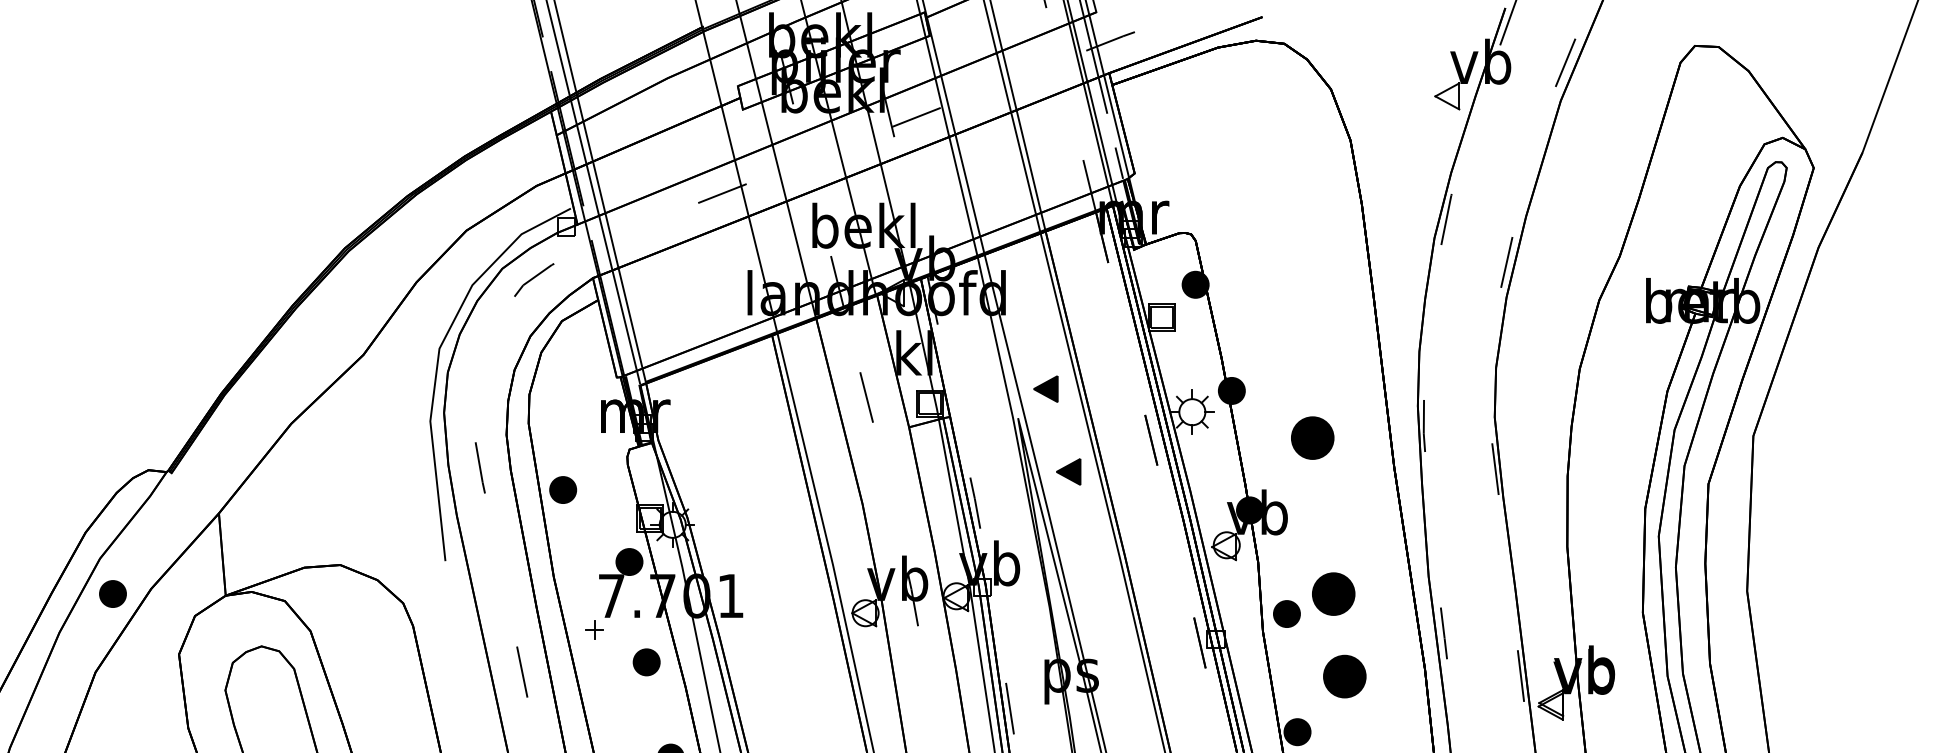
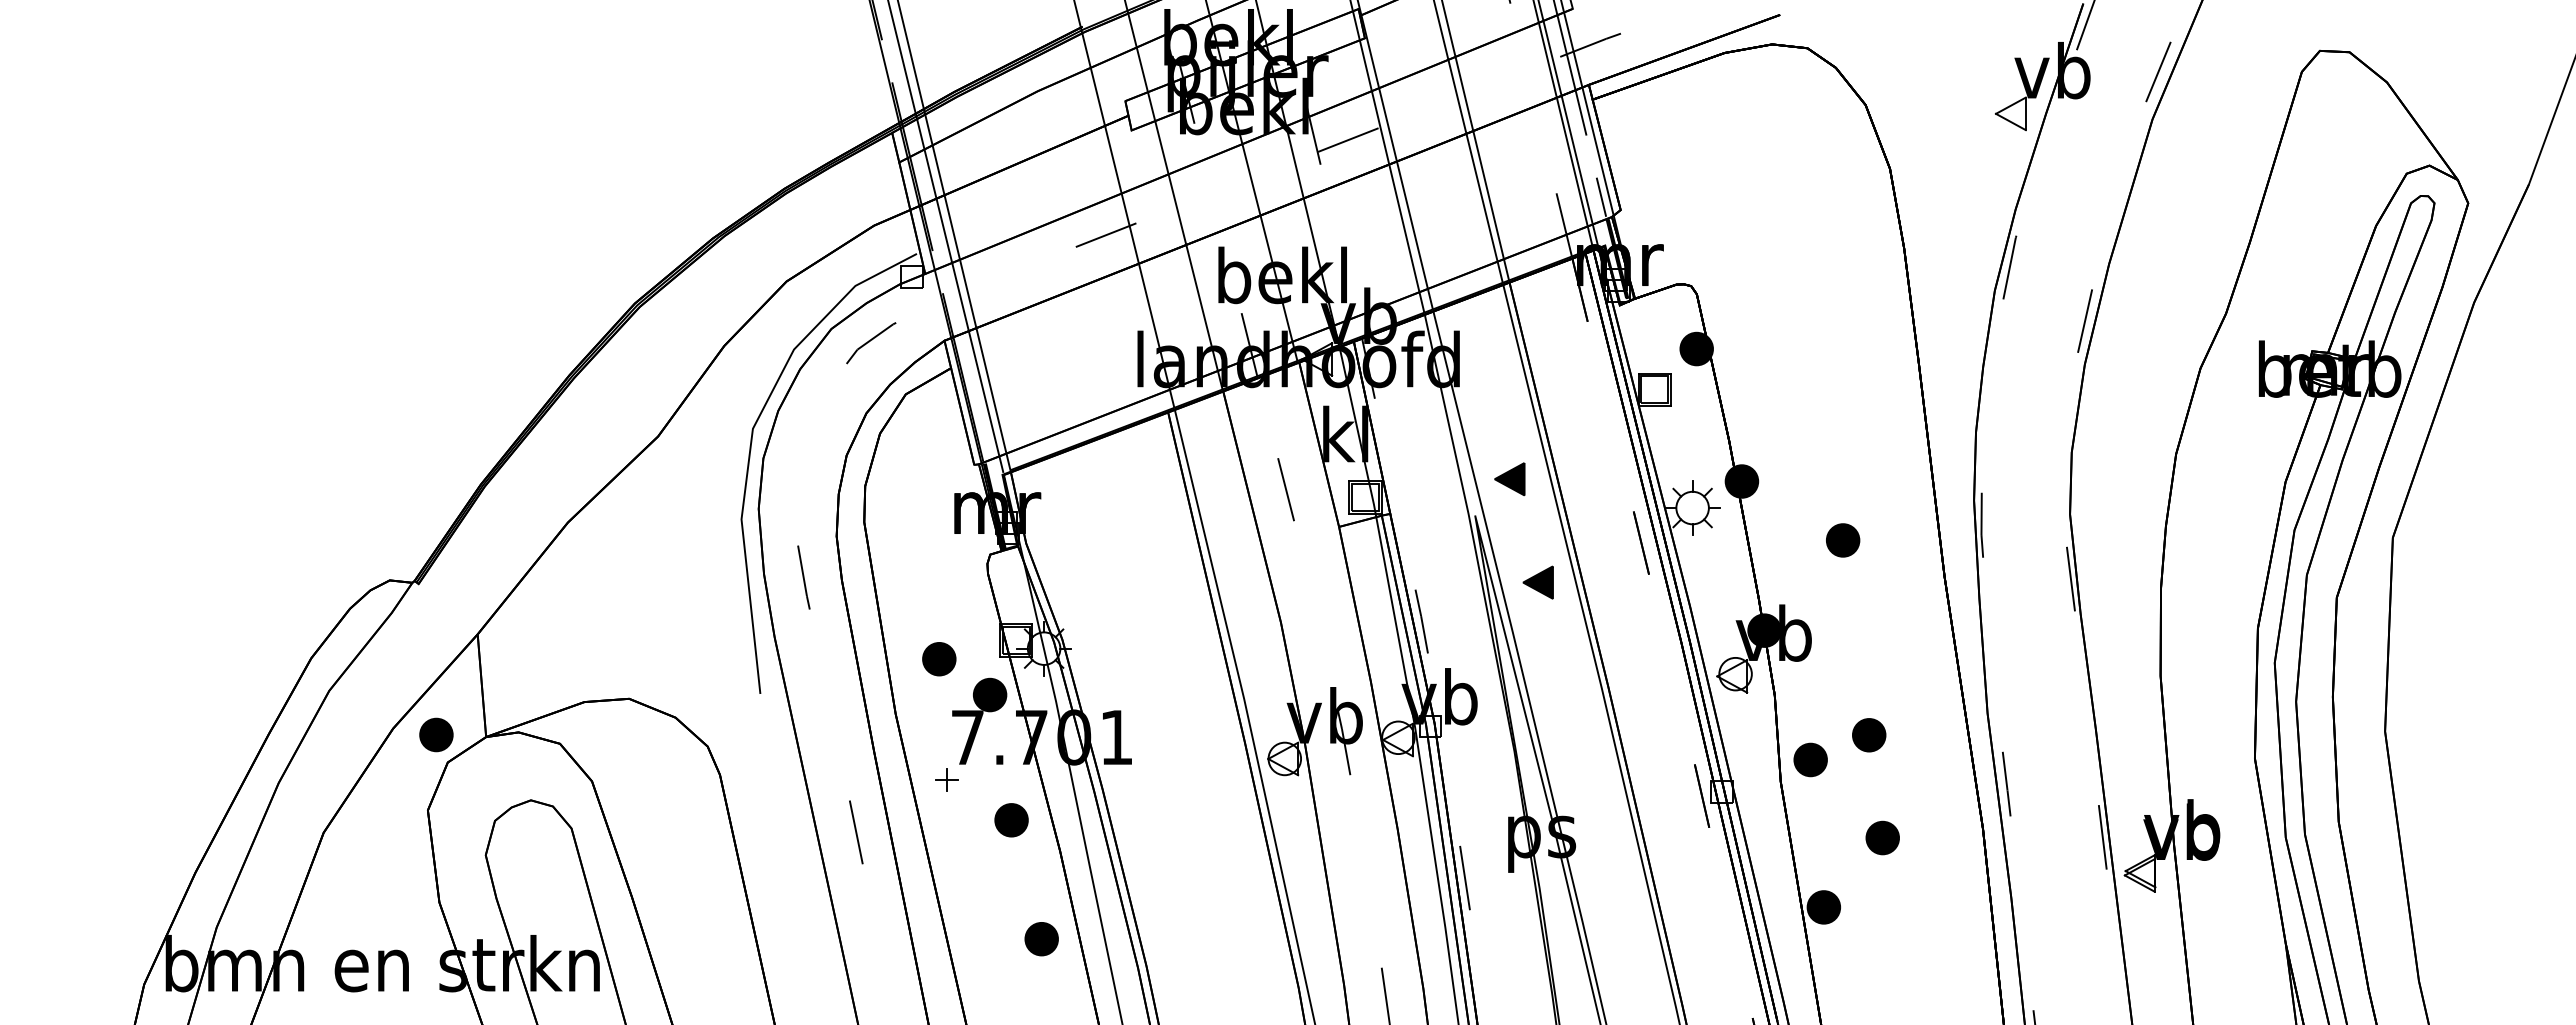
part: (1313, 438) -> (1843, 540), size x0.62
part: (563, 490) -> (939, 659), moved
part: (113, 593) -> (436, 734), moved
part: (1334, 594) -> (1869, 735), size x0.62
part: (1344, 676) -> (1882, 837), size x0.62

